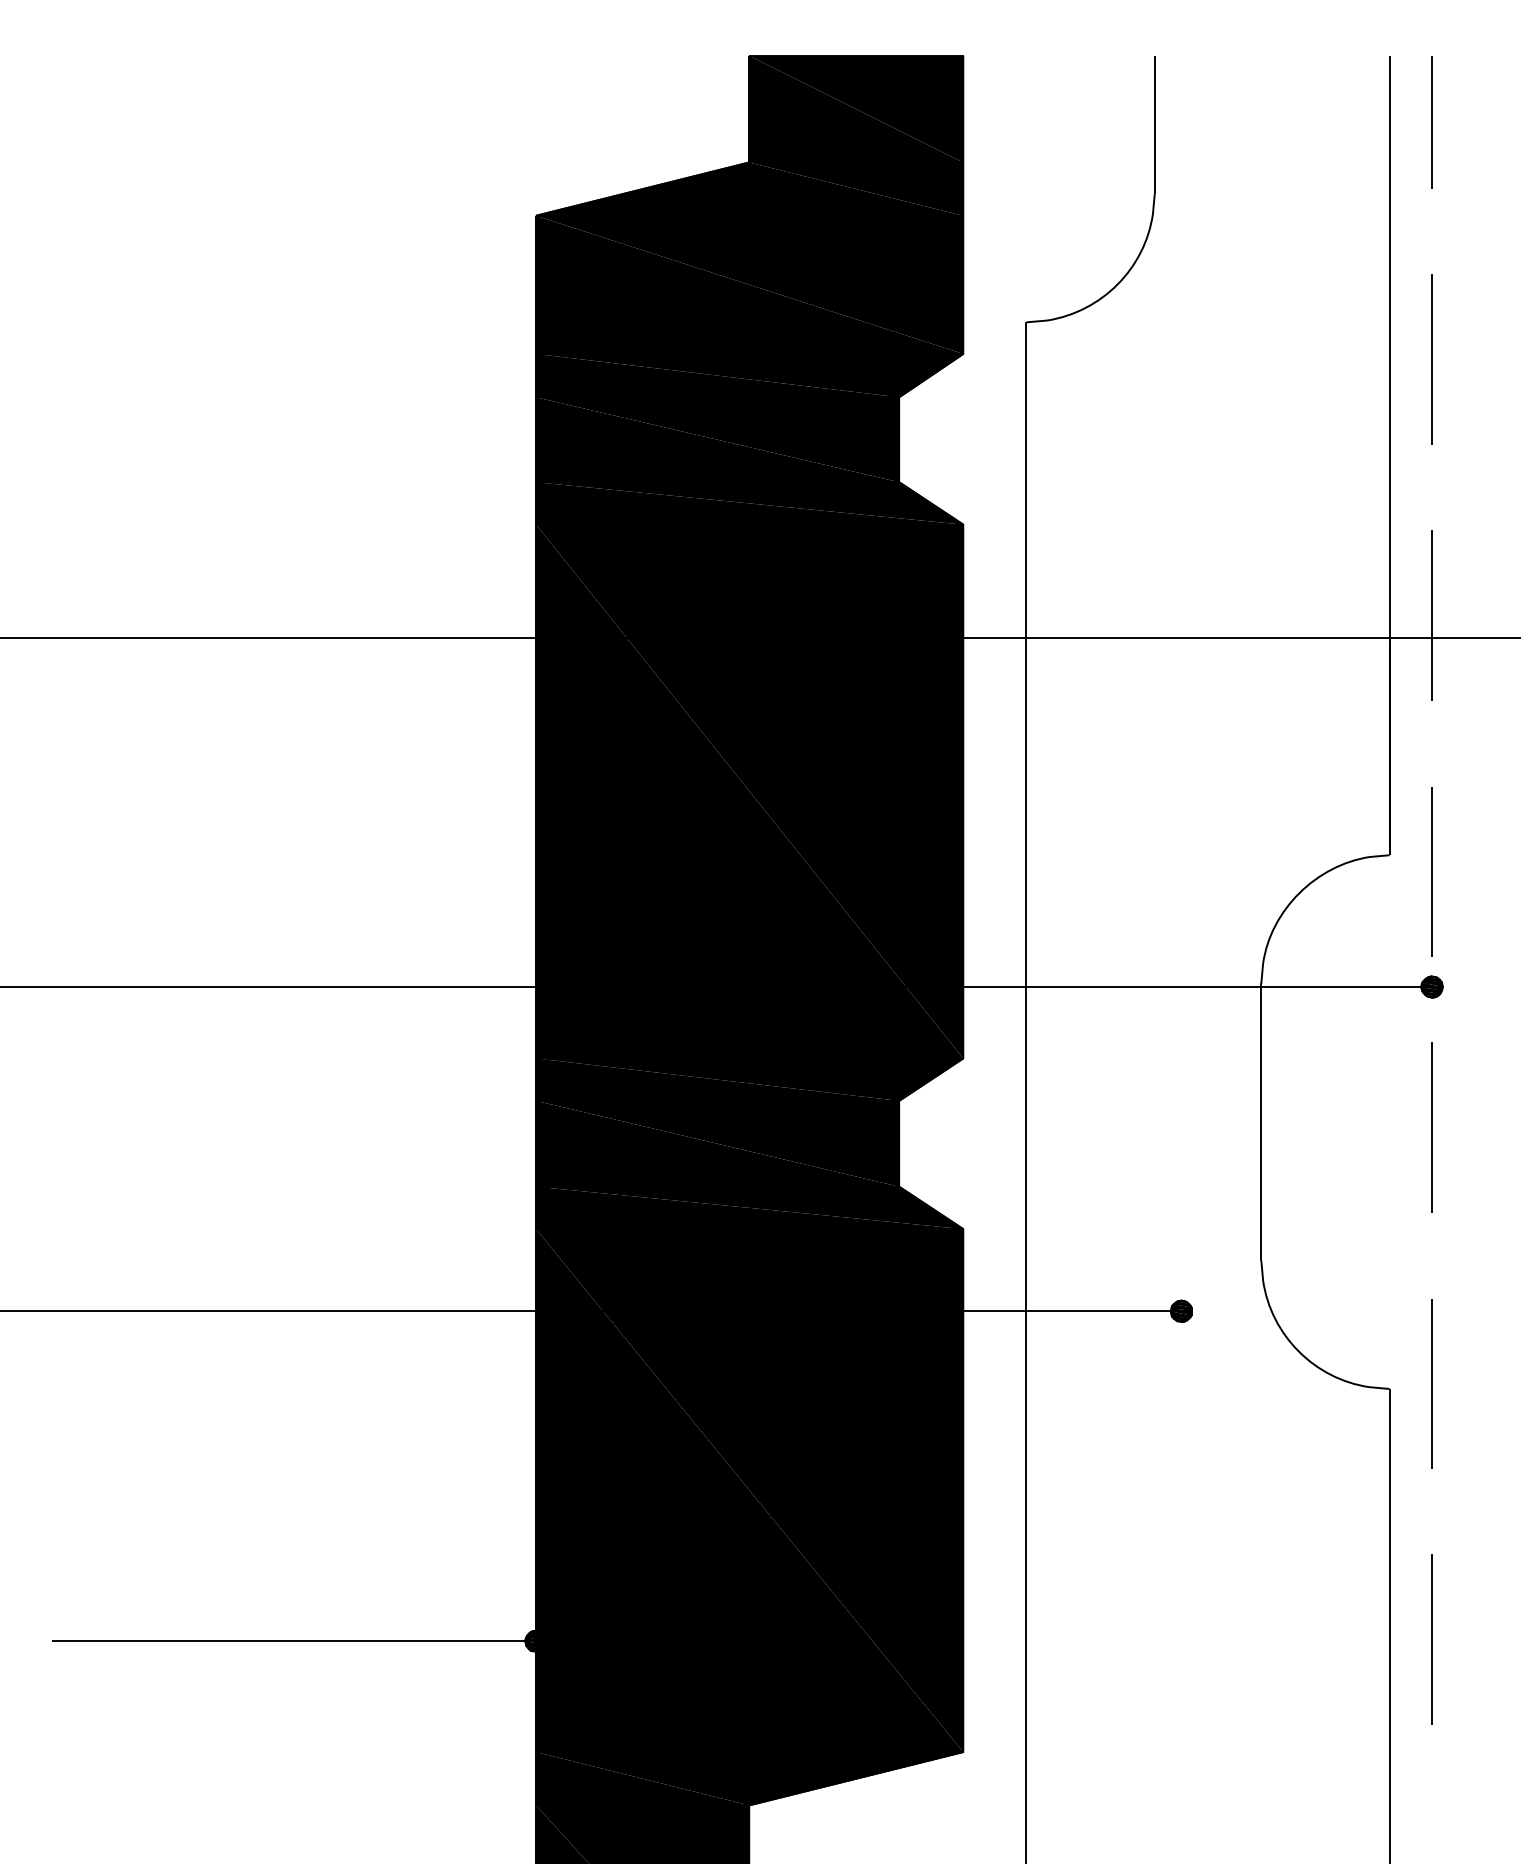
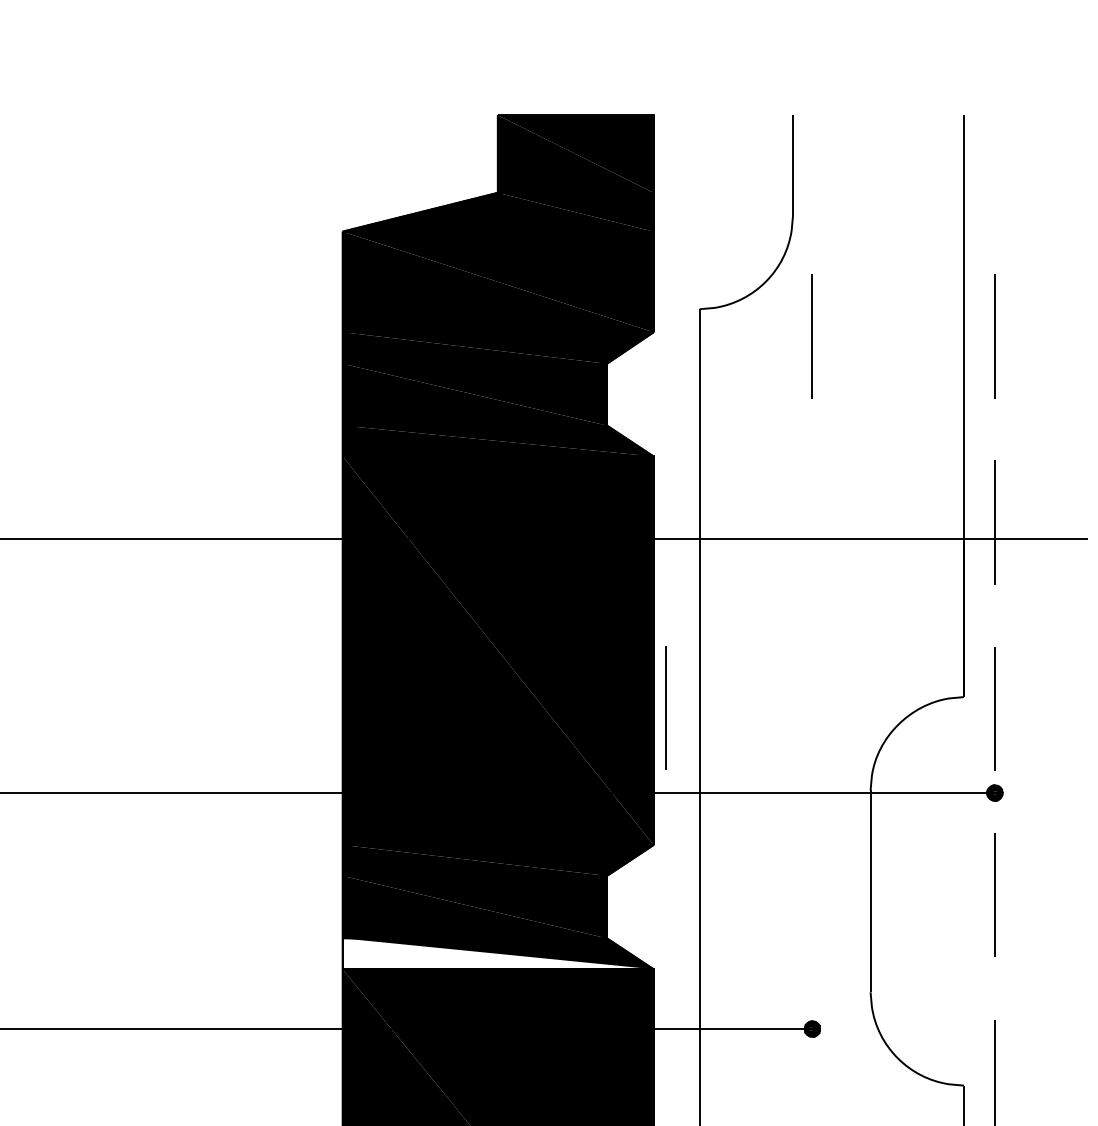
line: (1431, 122) -> (994, 163), removed
line: (1180, 359) -> (811, 336), added
line: (979, 869) -> (665, 707), added
fill: (749, 1207) -> (498, 953), removed

